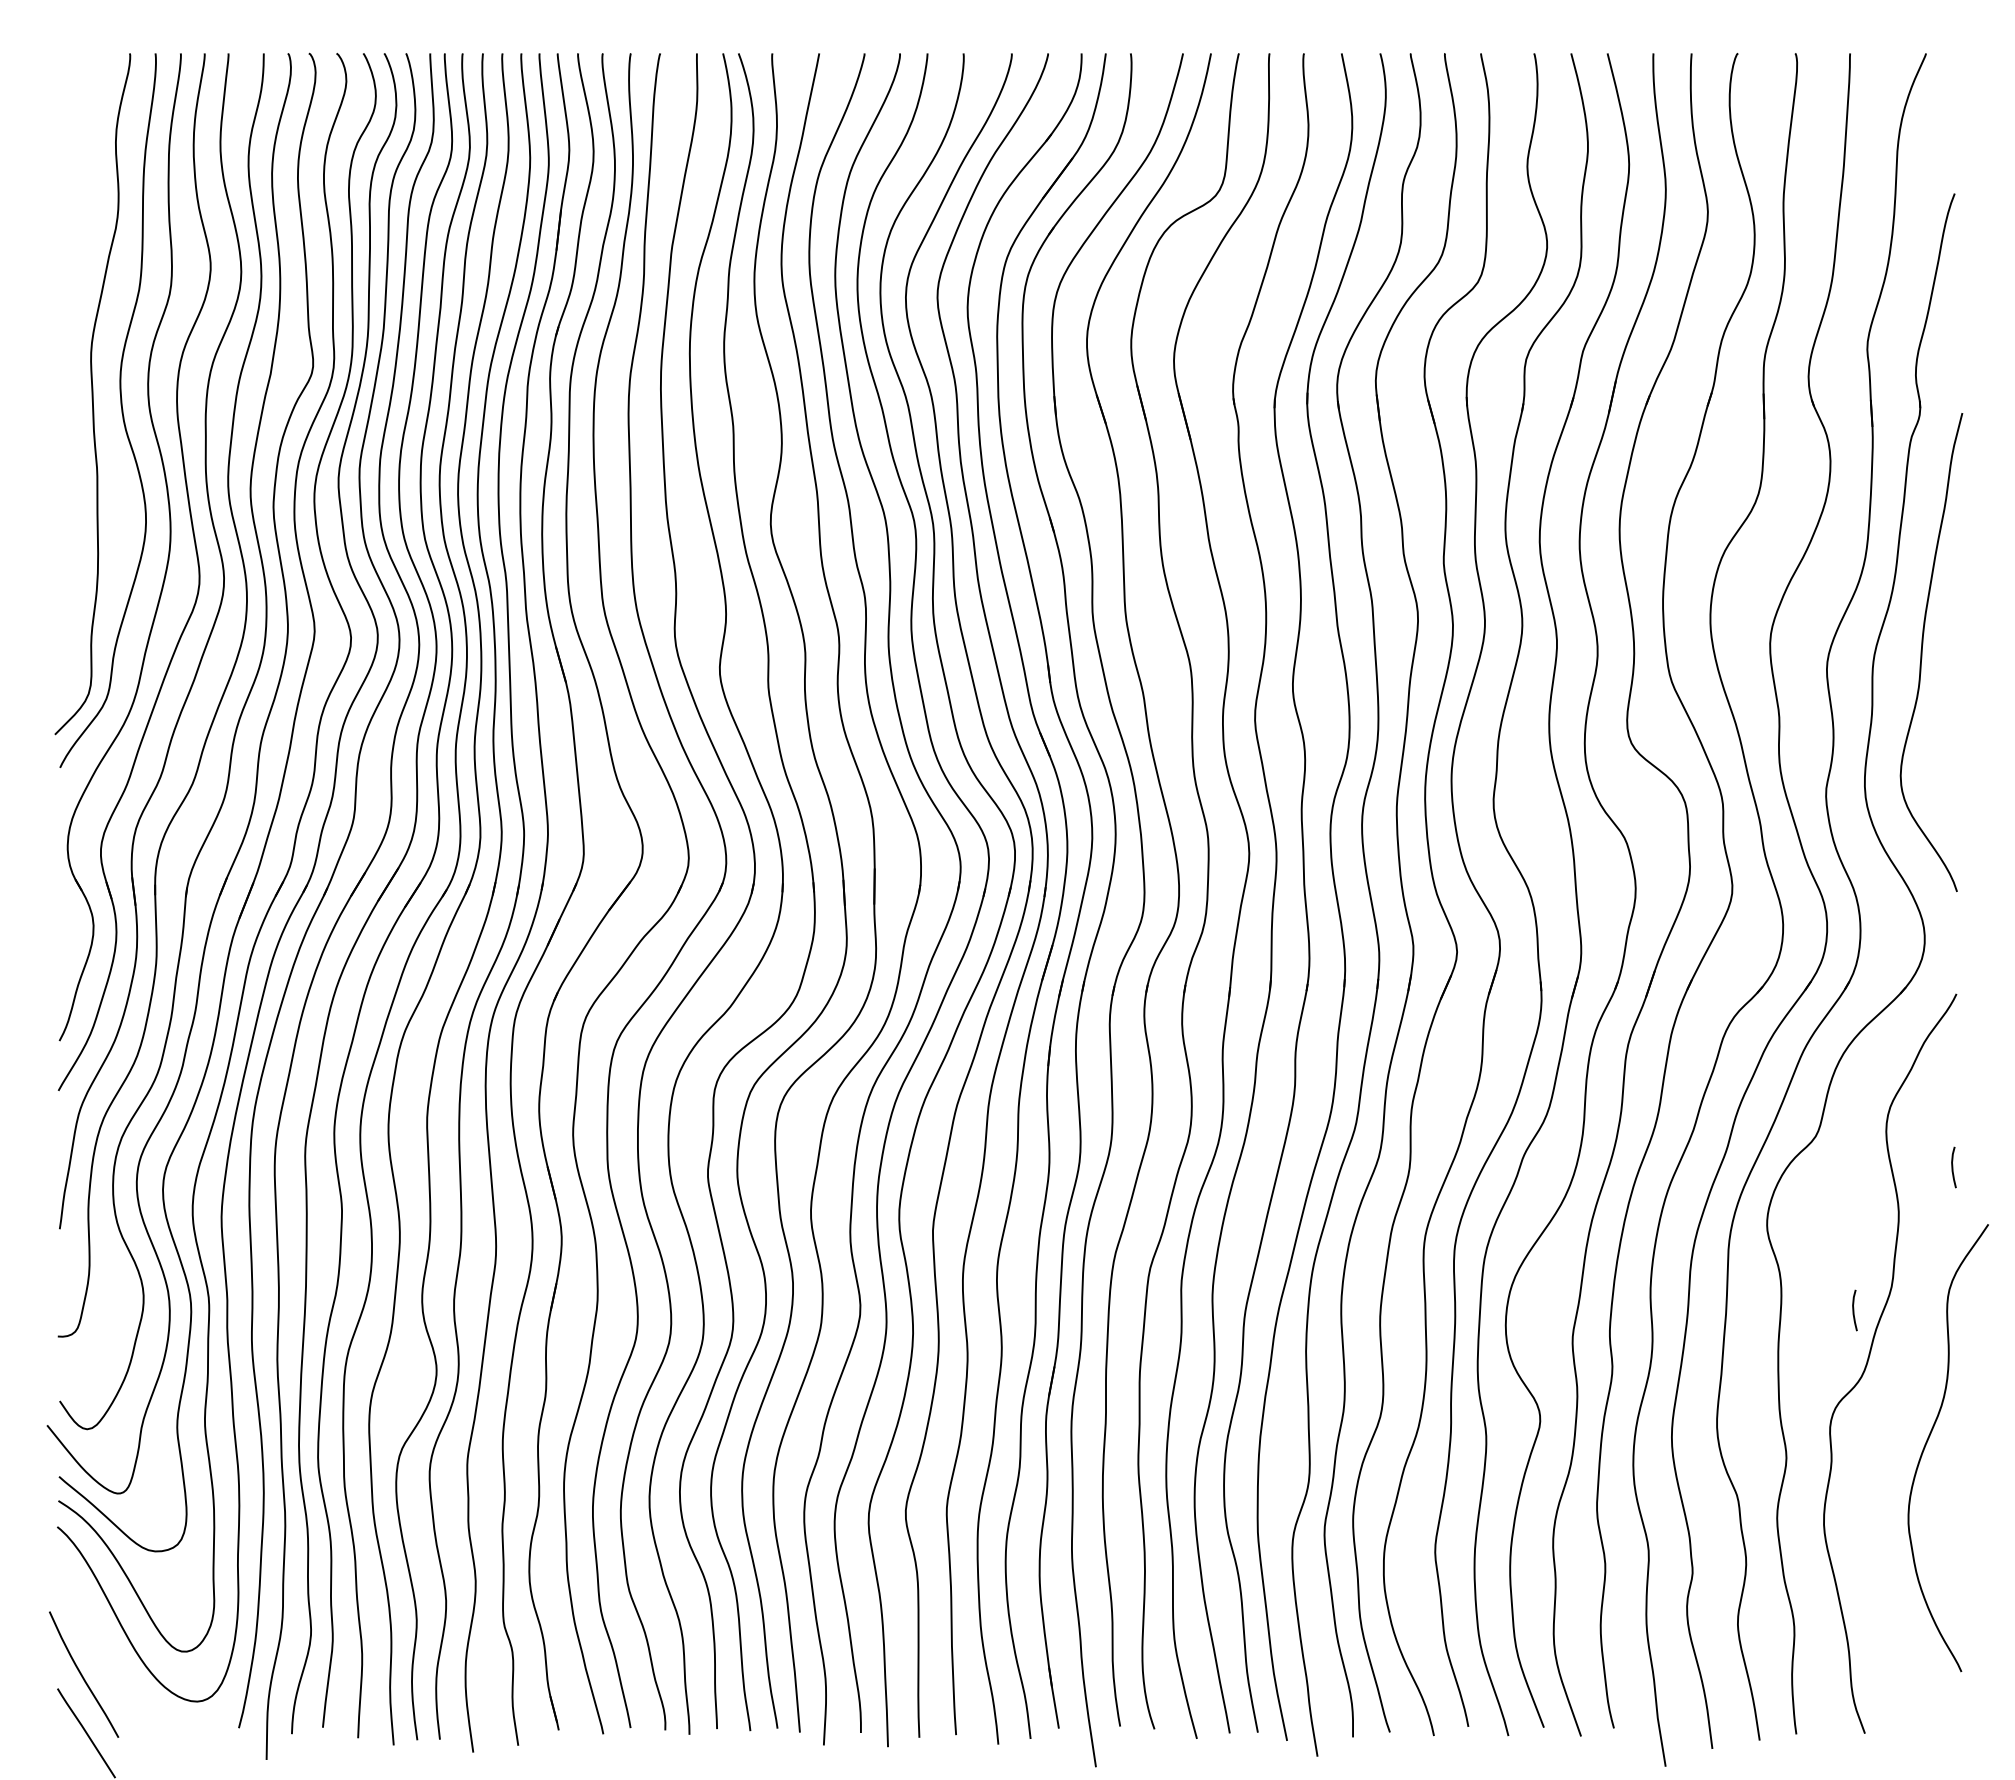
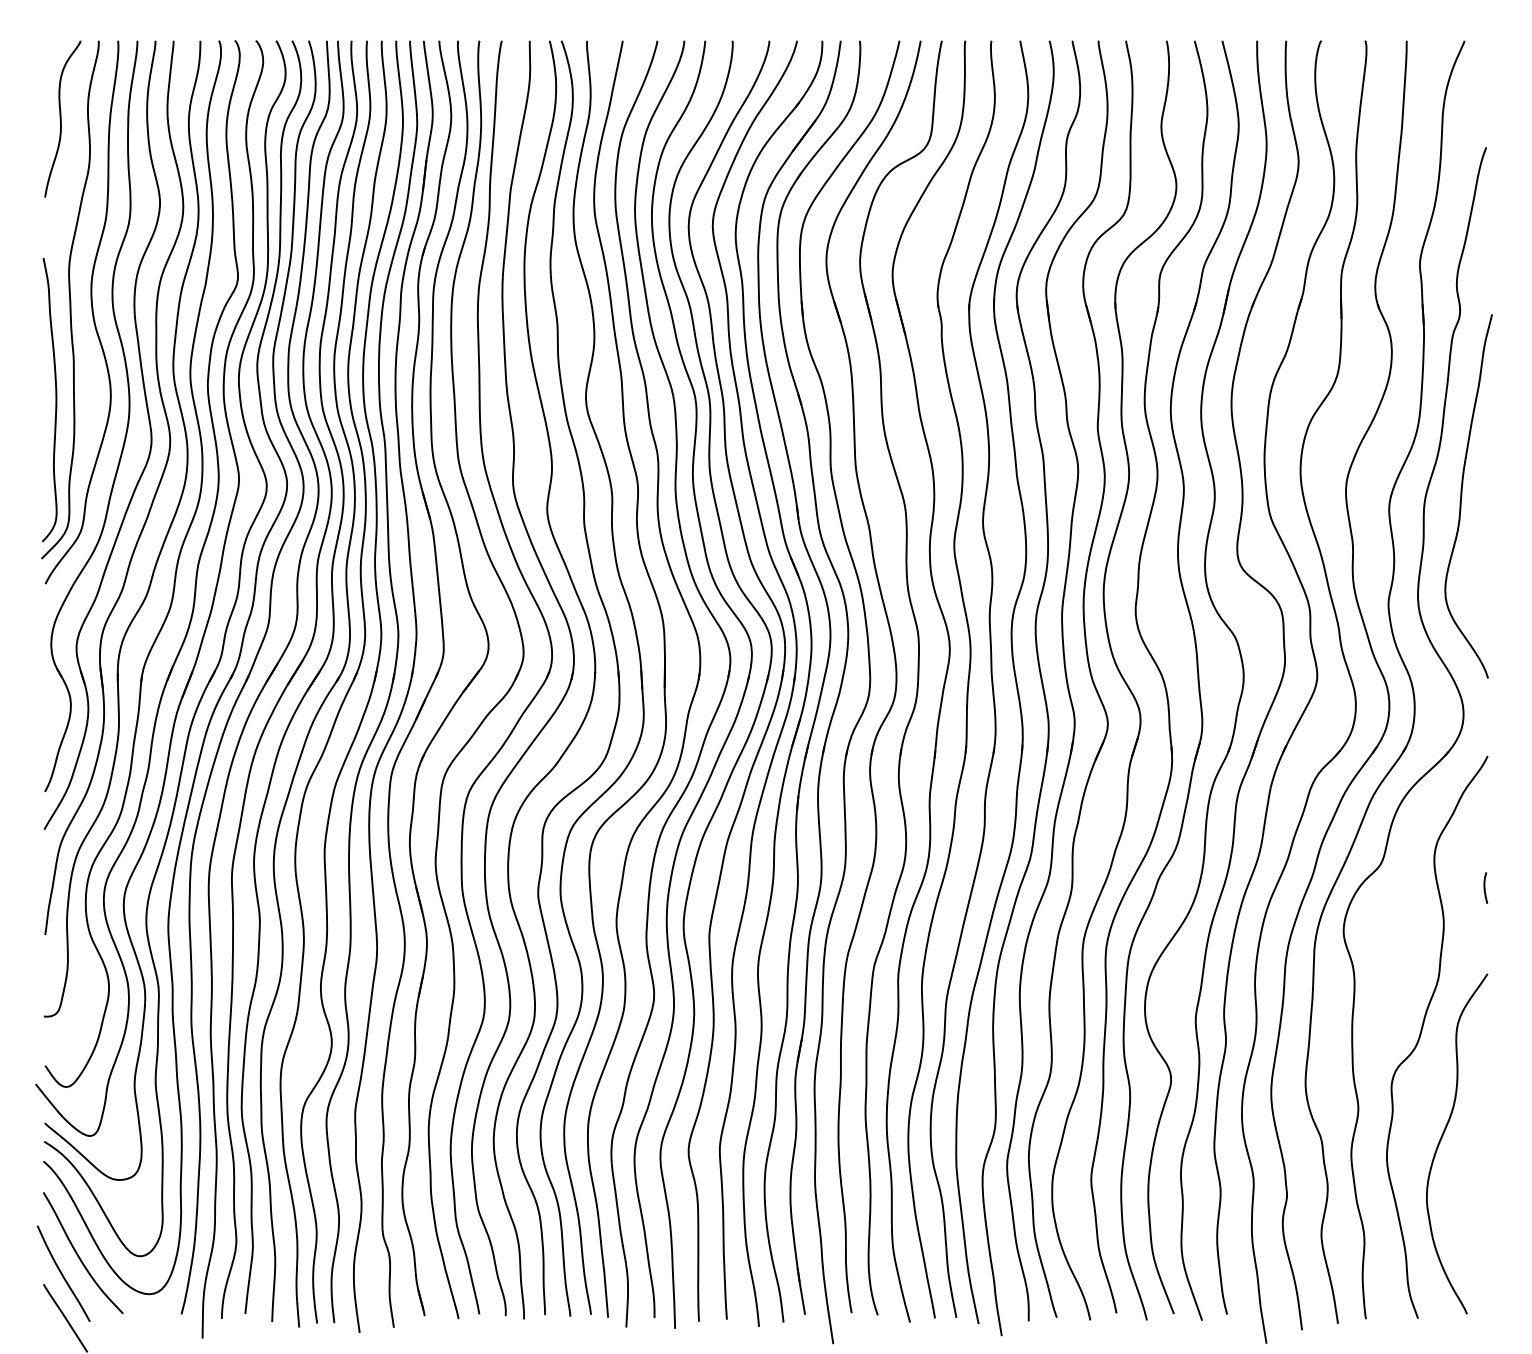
curve: (81, 156) -> (61, 119), added
curve: (73, 525) -> (55, 399), added
curve: (1854, 1310) -> (1410, 996), removed
curve: (1929, 1438) -> (1442, 1136), moved
curve: (103, 1649) -> (78, 1254), added

